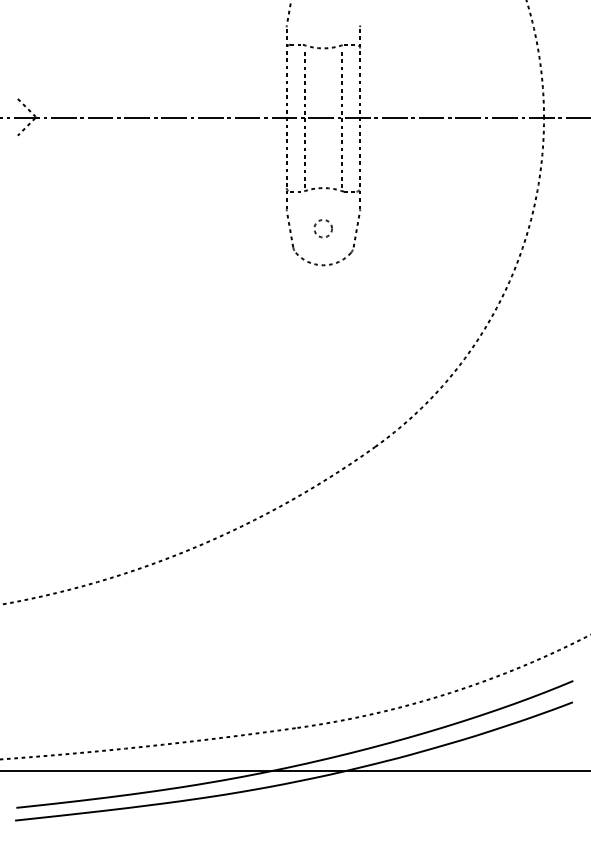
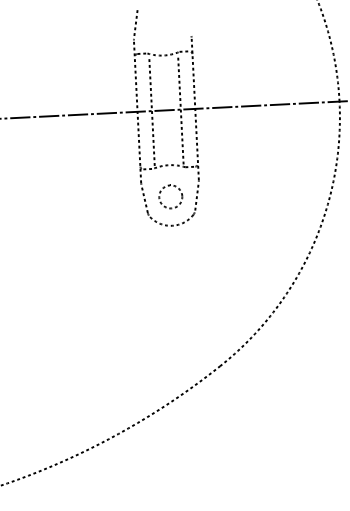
circle: (322, 228) -> (170, 196), size x1.67

